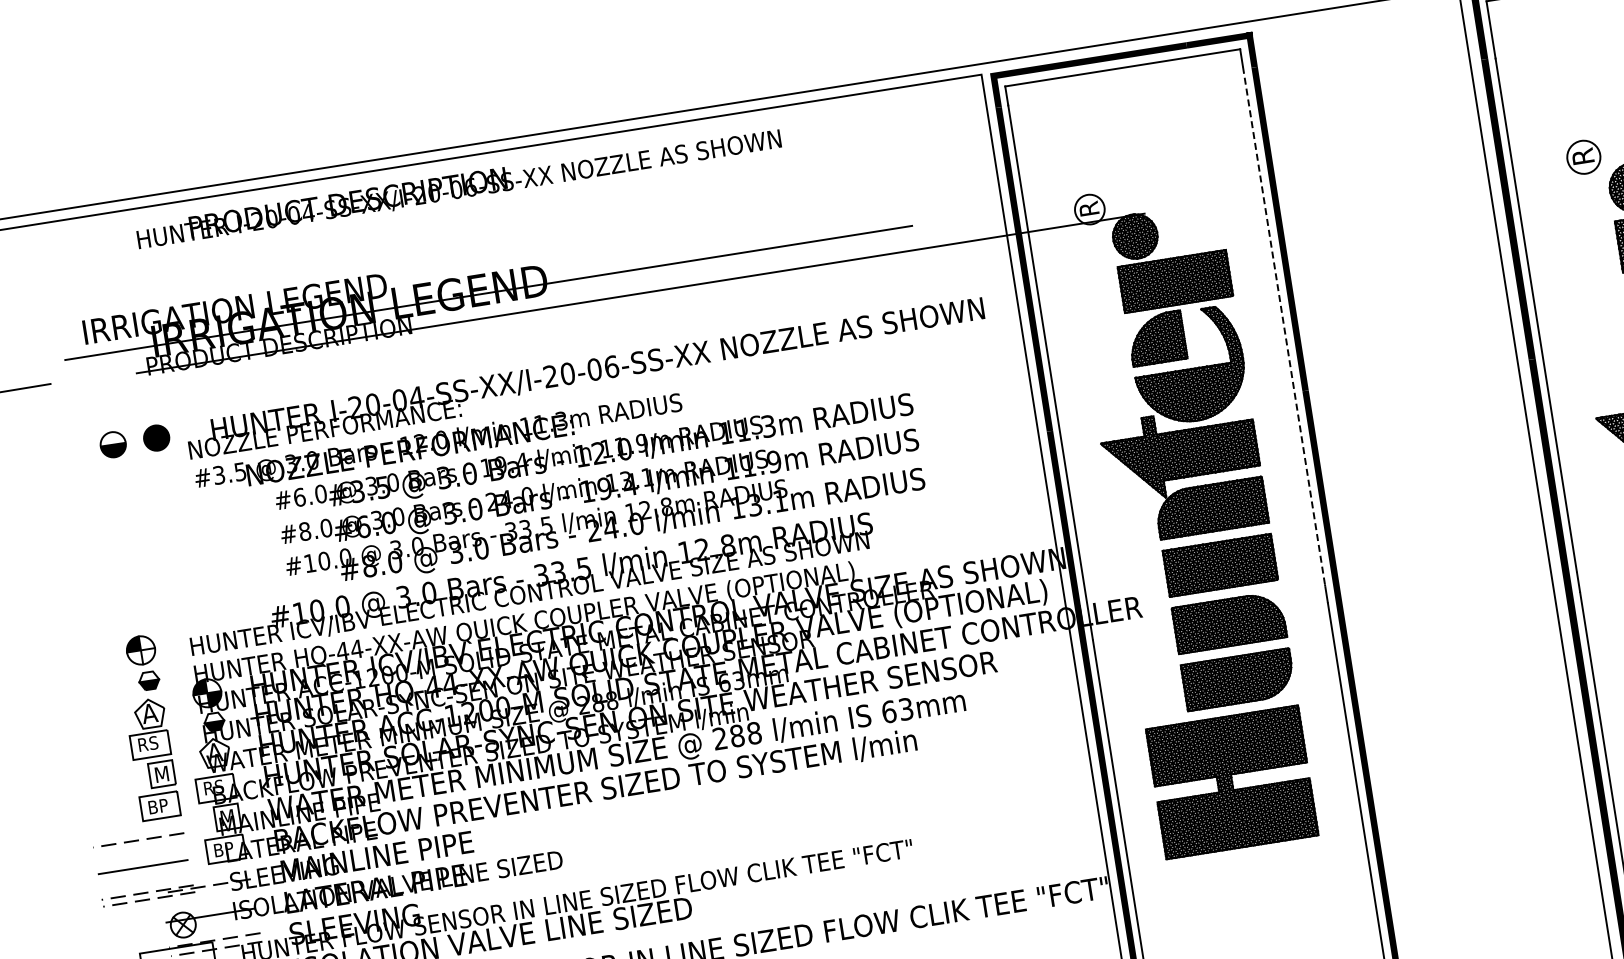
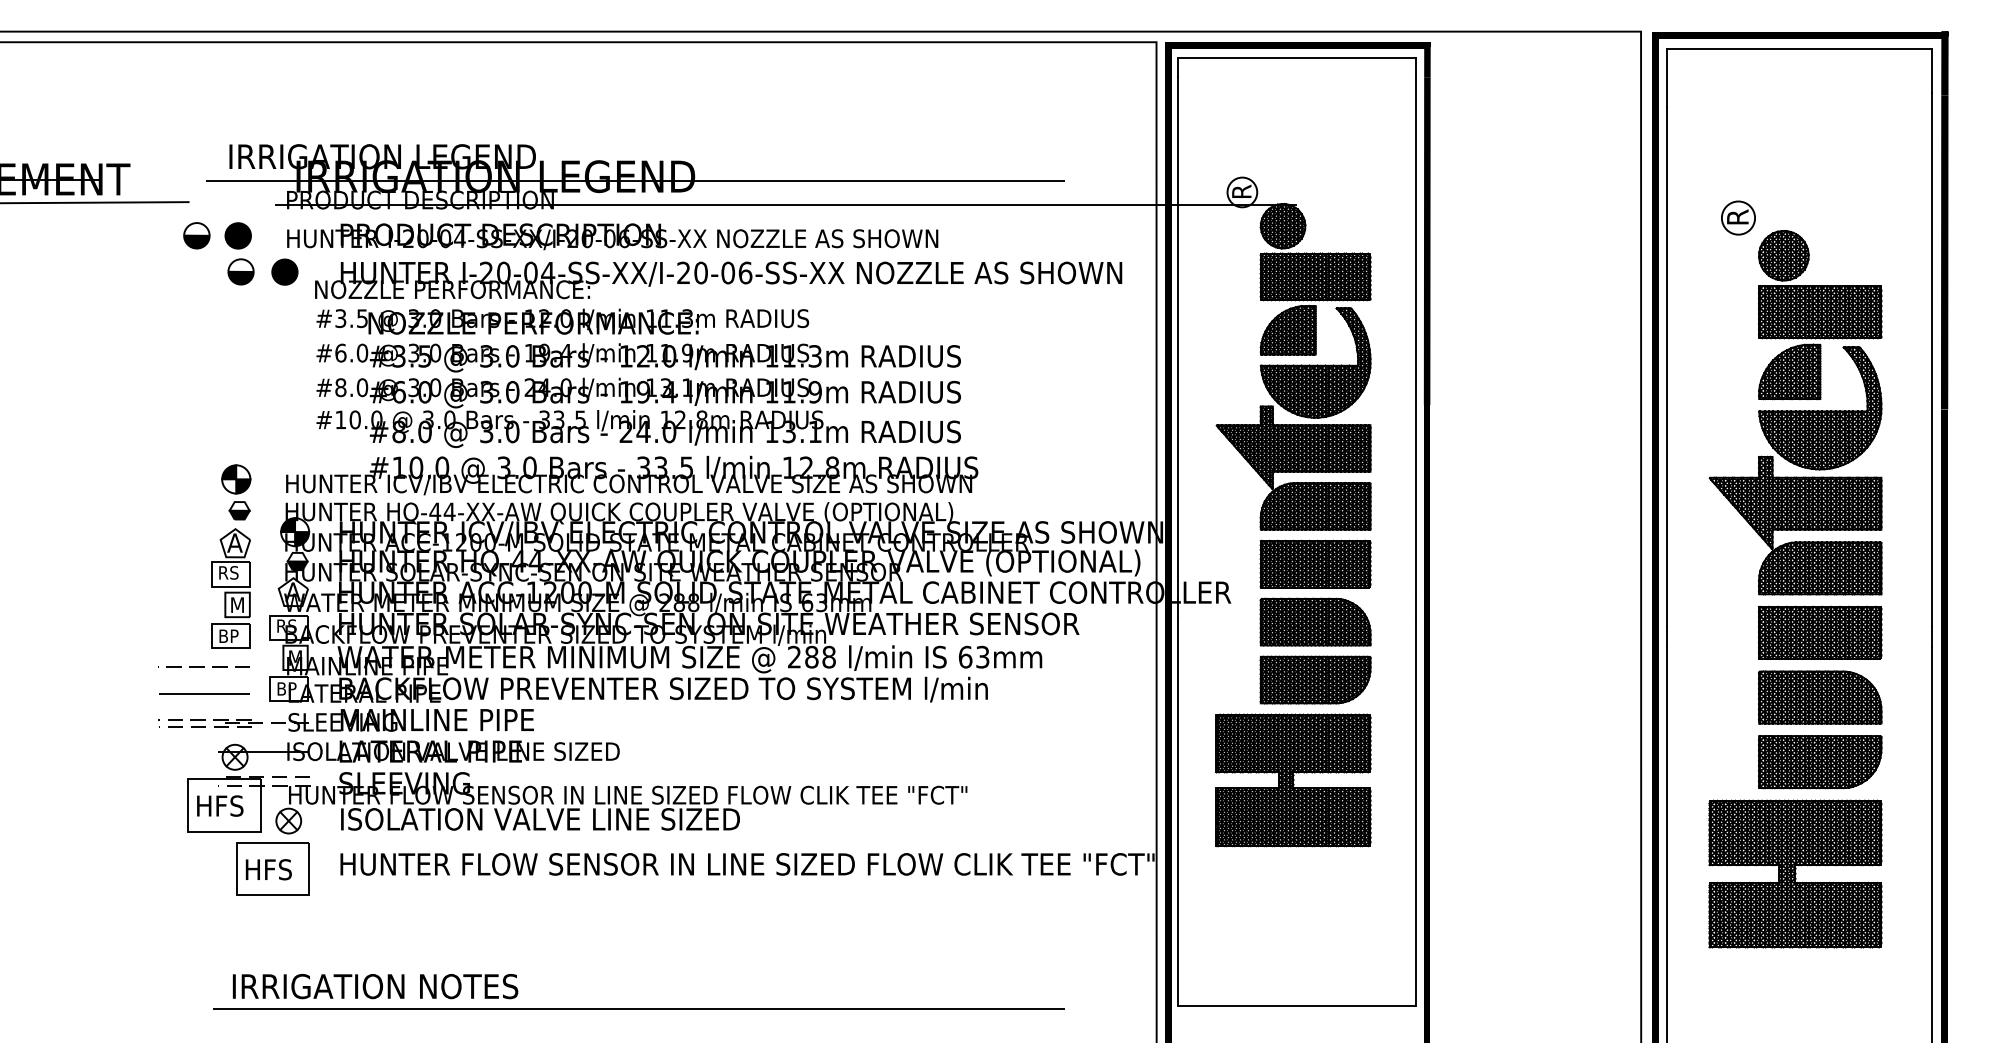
text: (458, 187) -> (612, 236), moved
line: (1283, 324) -> (1415, 336), dashed -> solid
part: (104, 409) -> (237, 235), added
part: (63, 415) -> (196, 235), added
text: (600, 492) -> (638, 395), moved
fill: (149, 656) -> (243, 486), added

